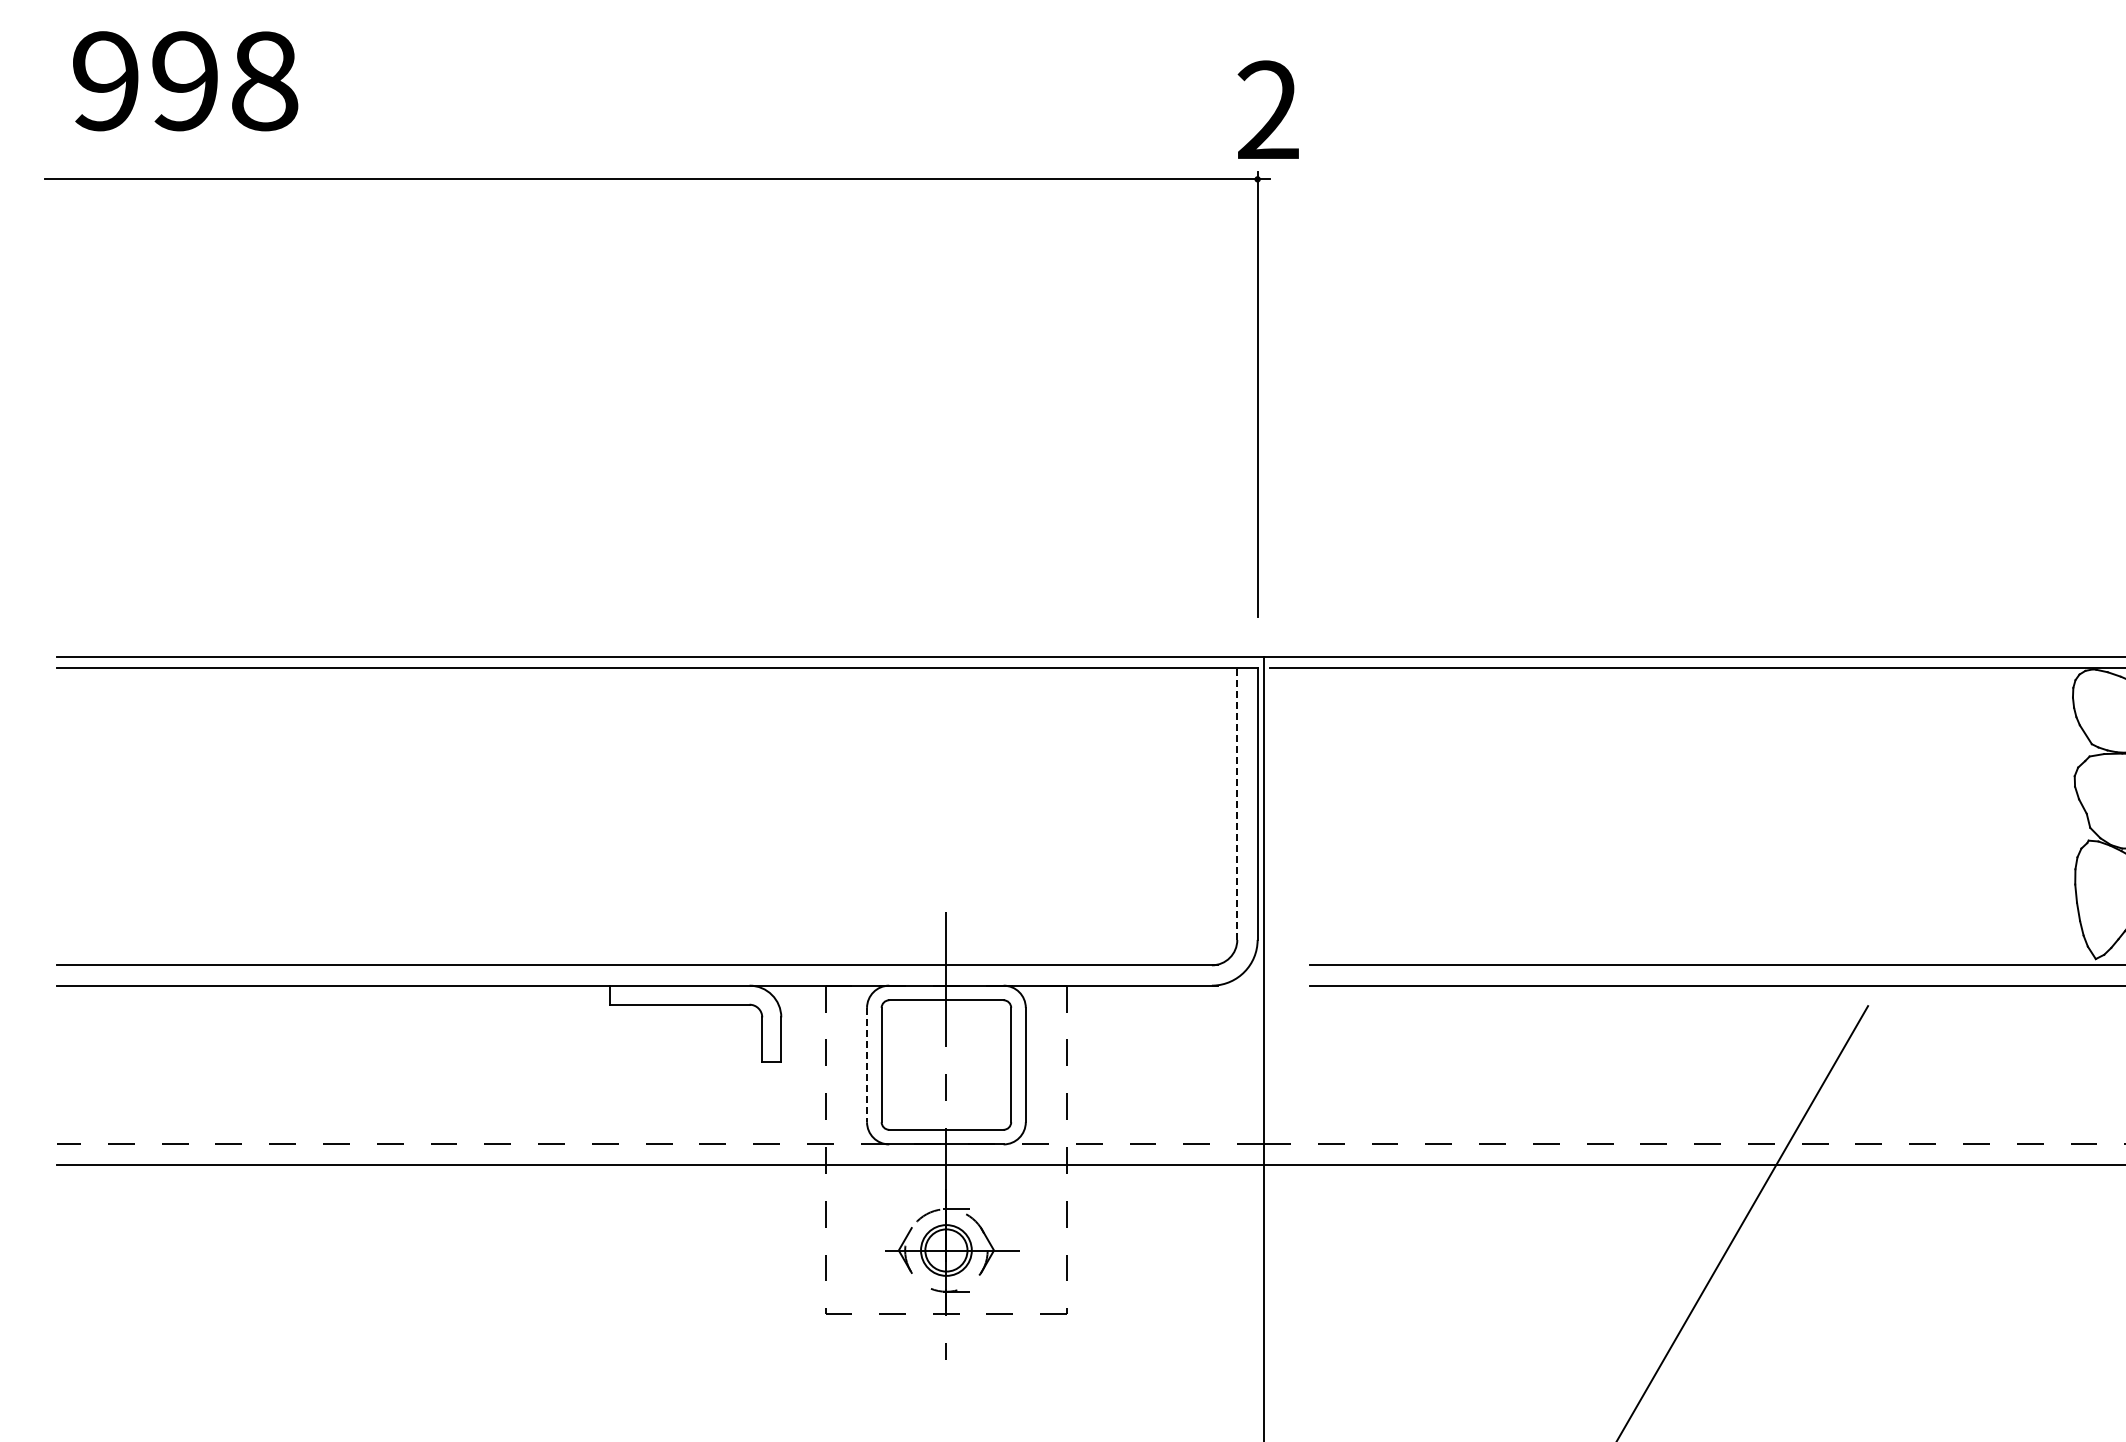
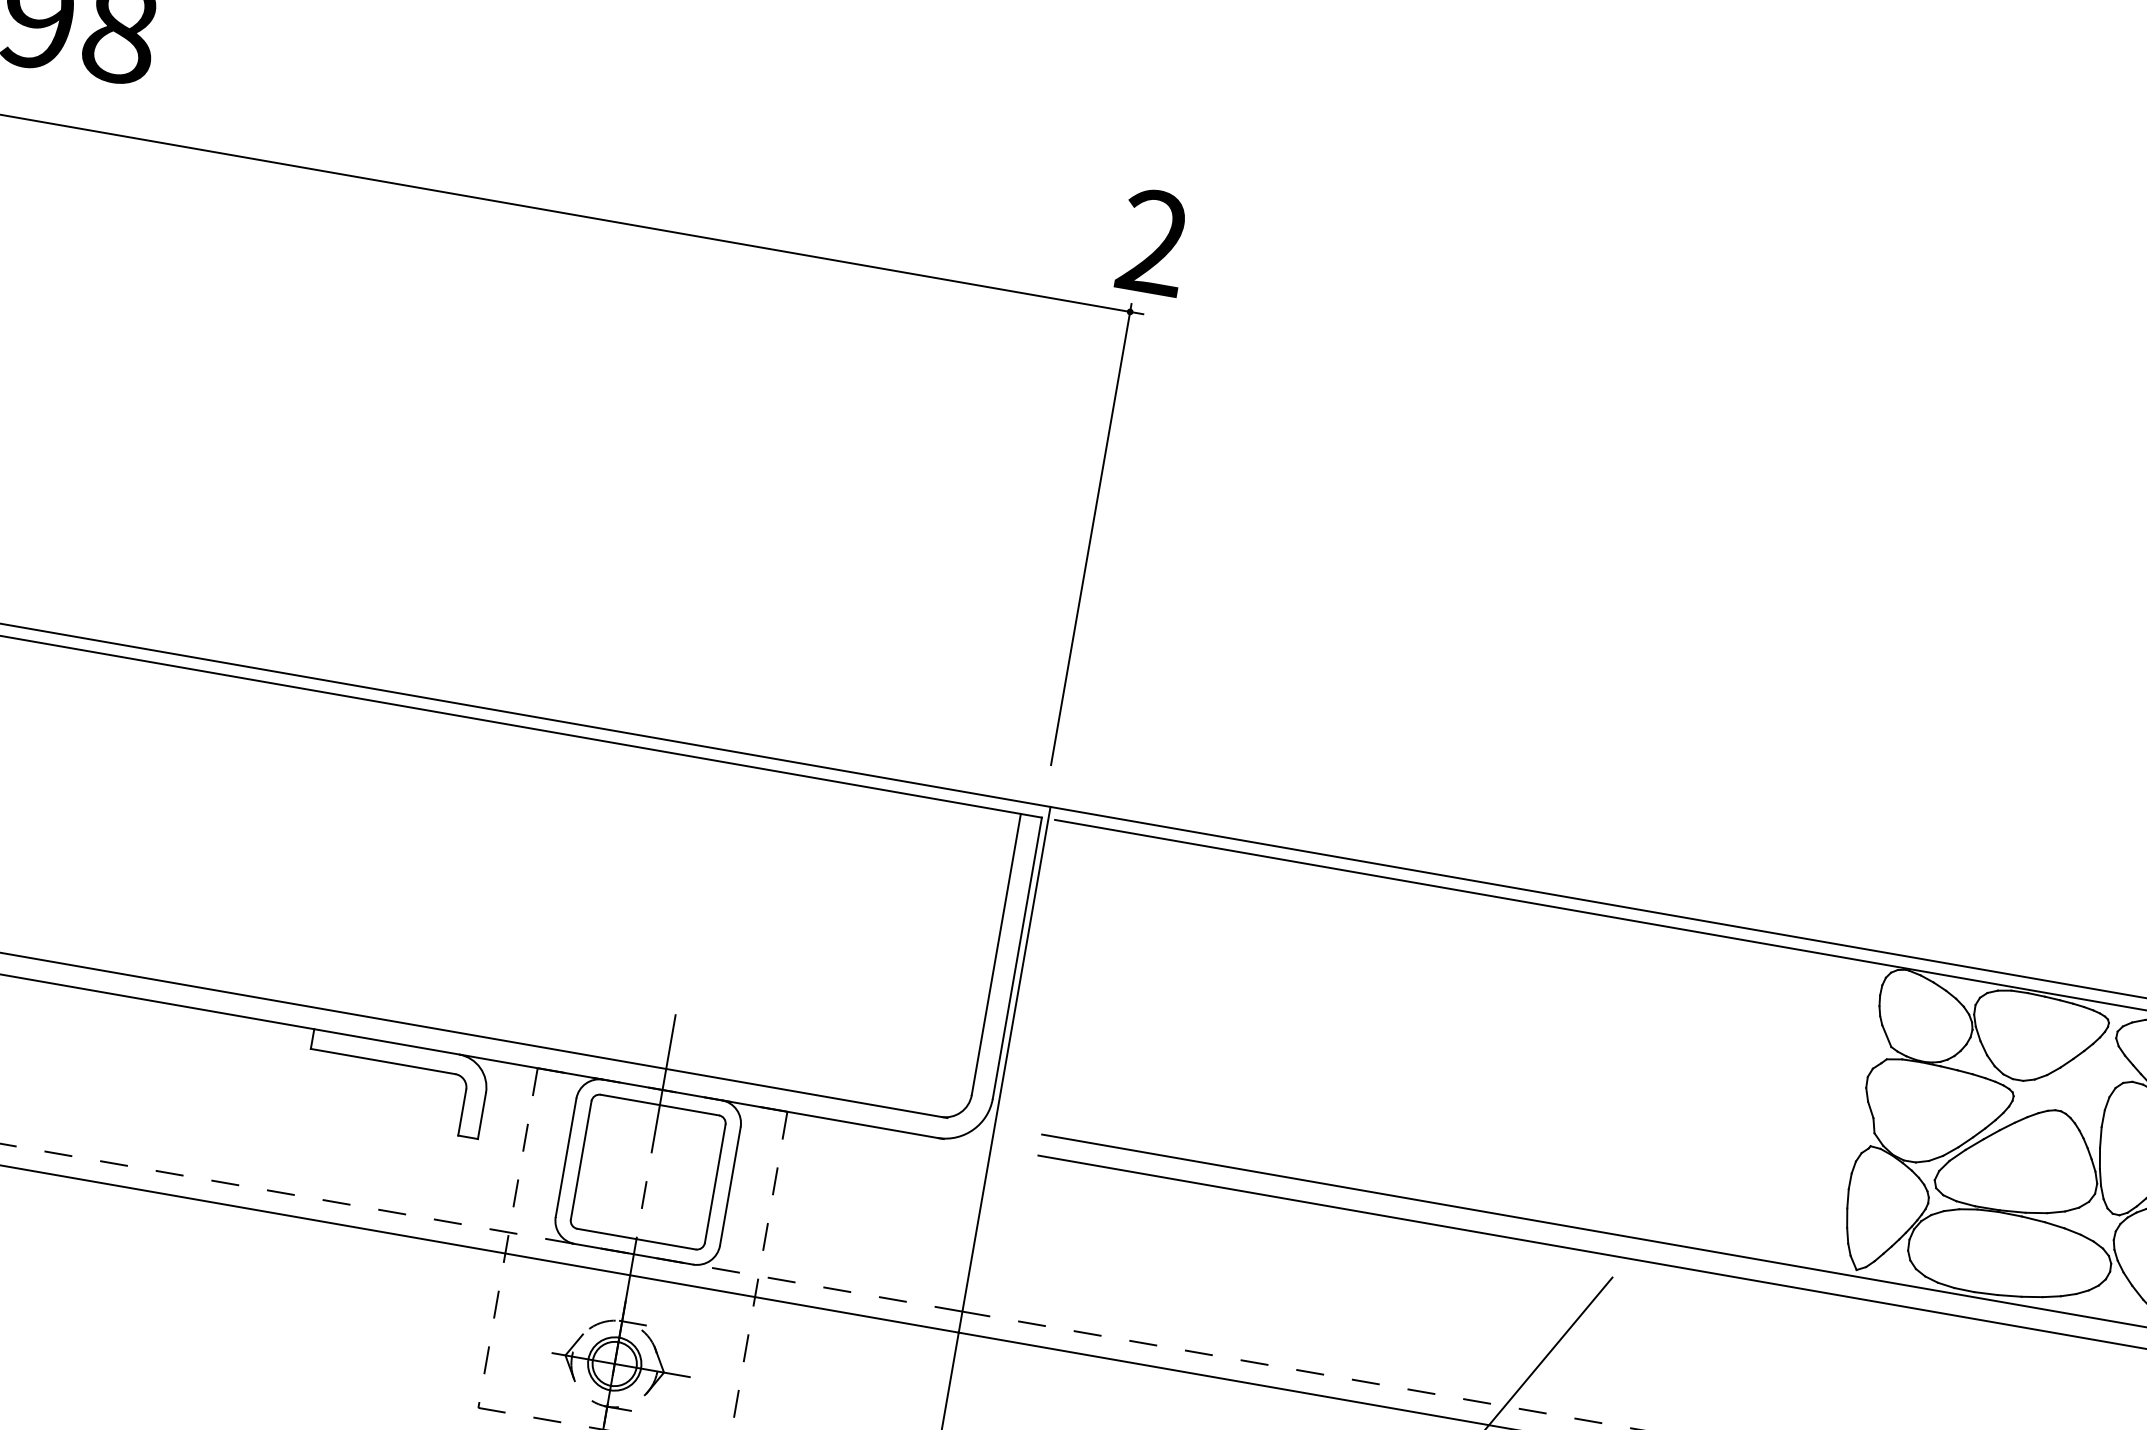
line: (1237, 804) -> (996, 955), dashed -> solid
line: (867, 1065) -> (566, 1158), dashed -> solid

